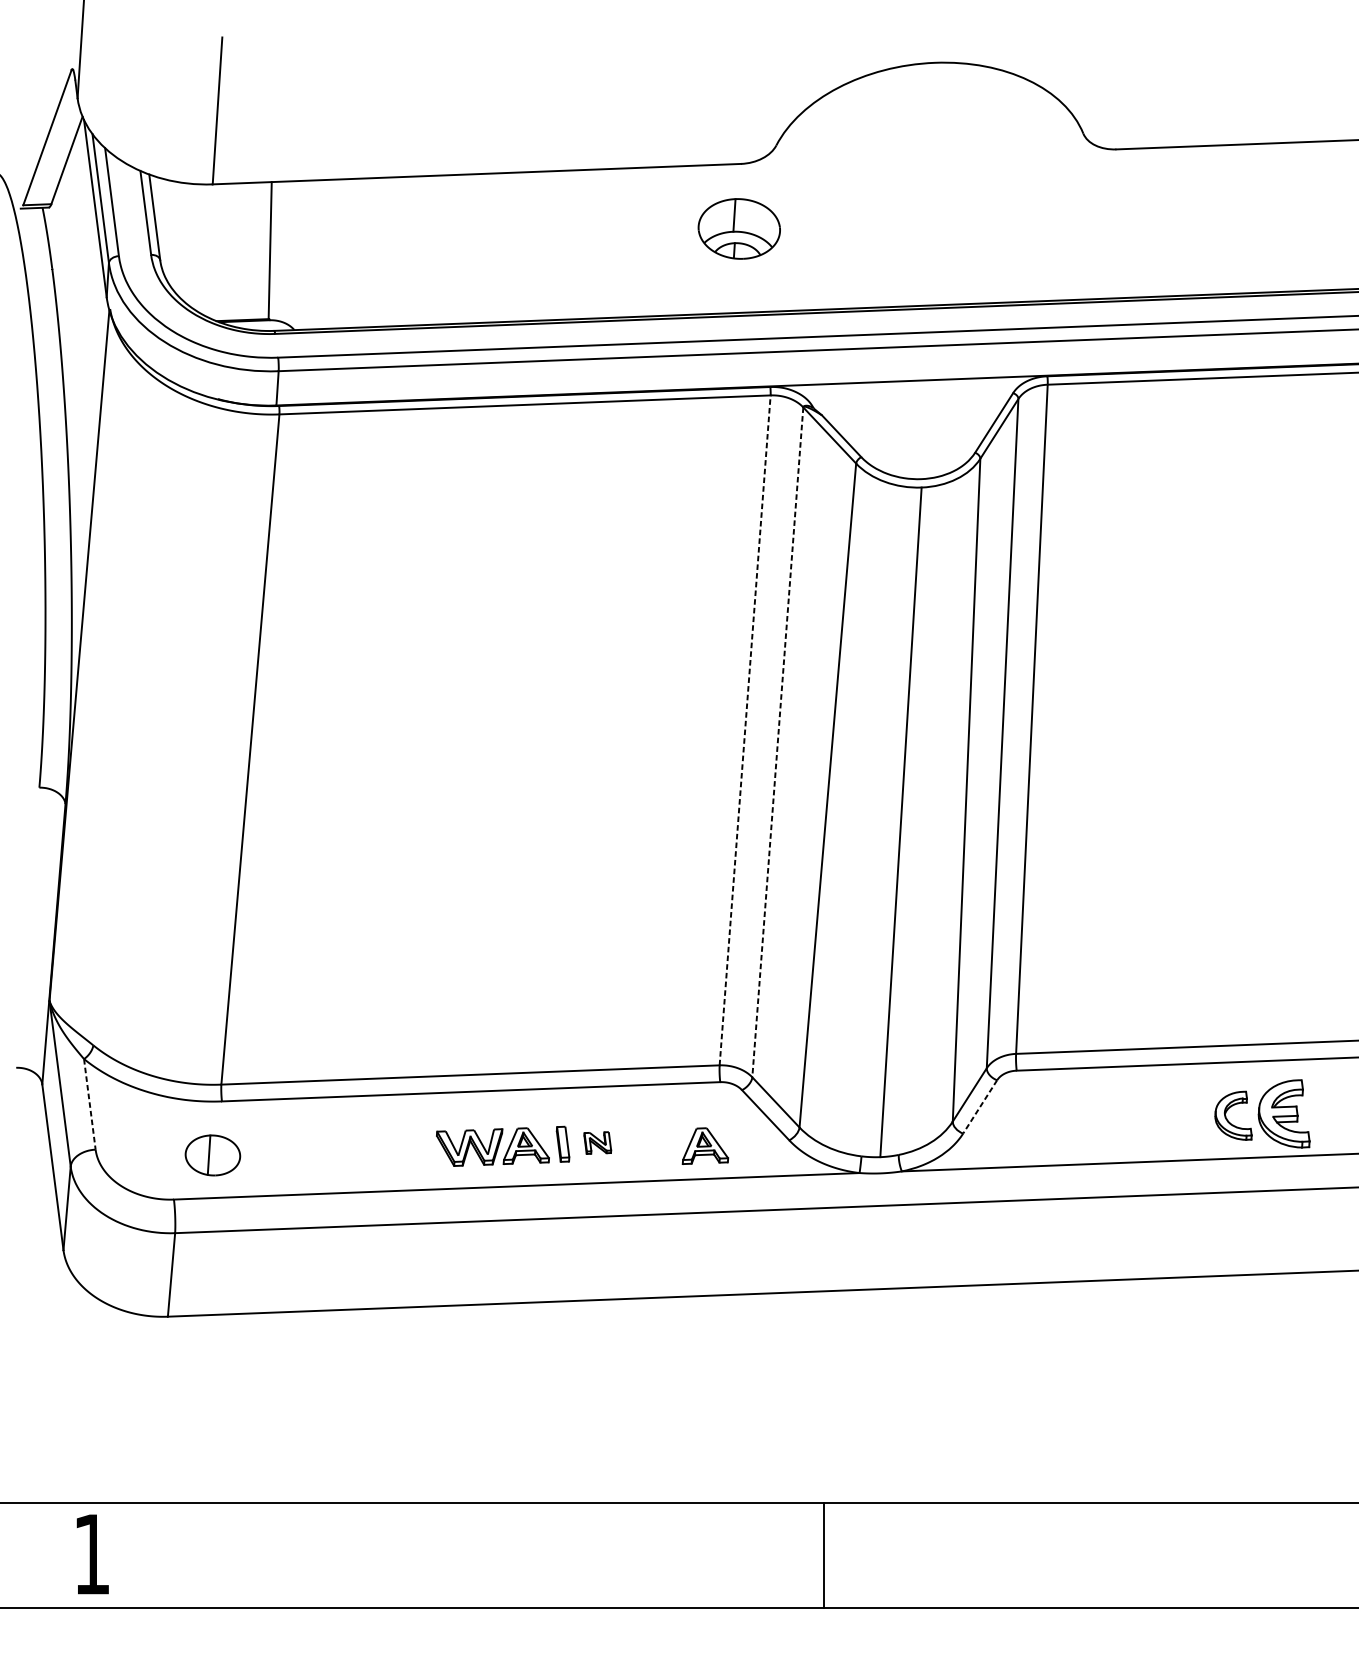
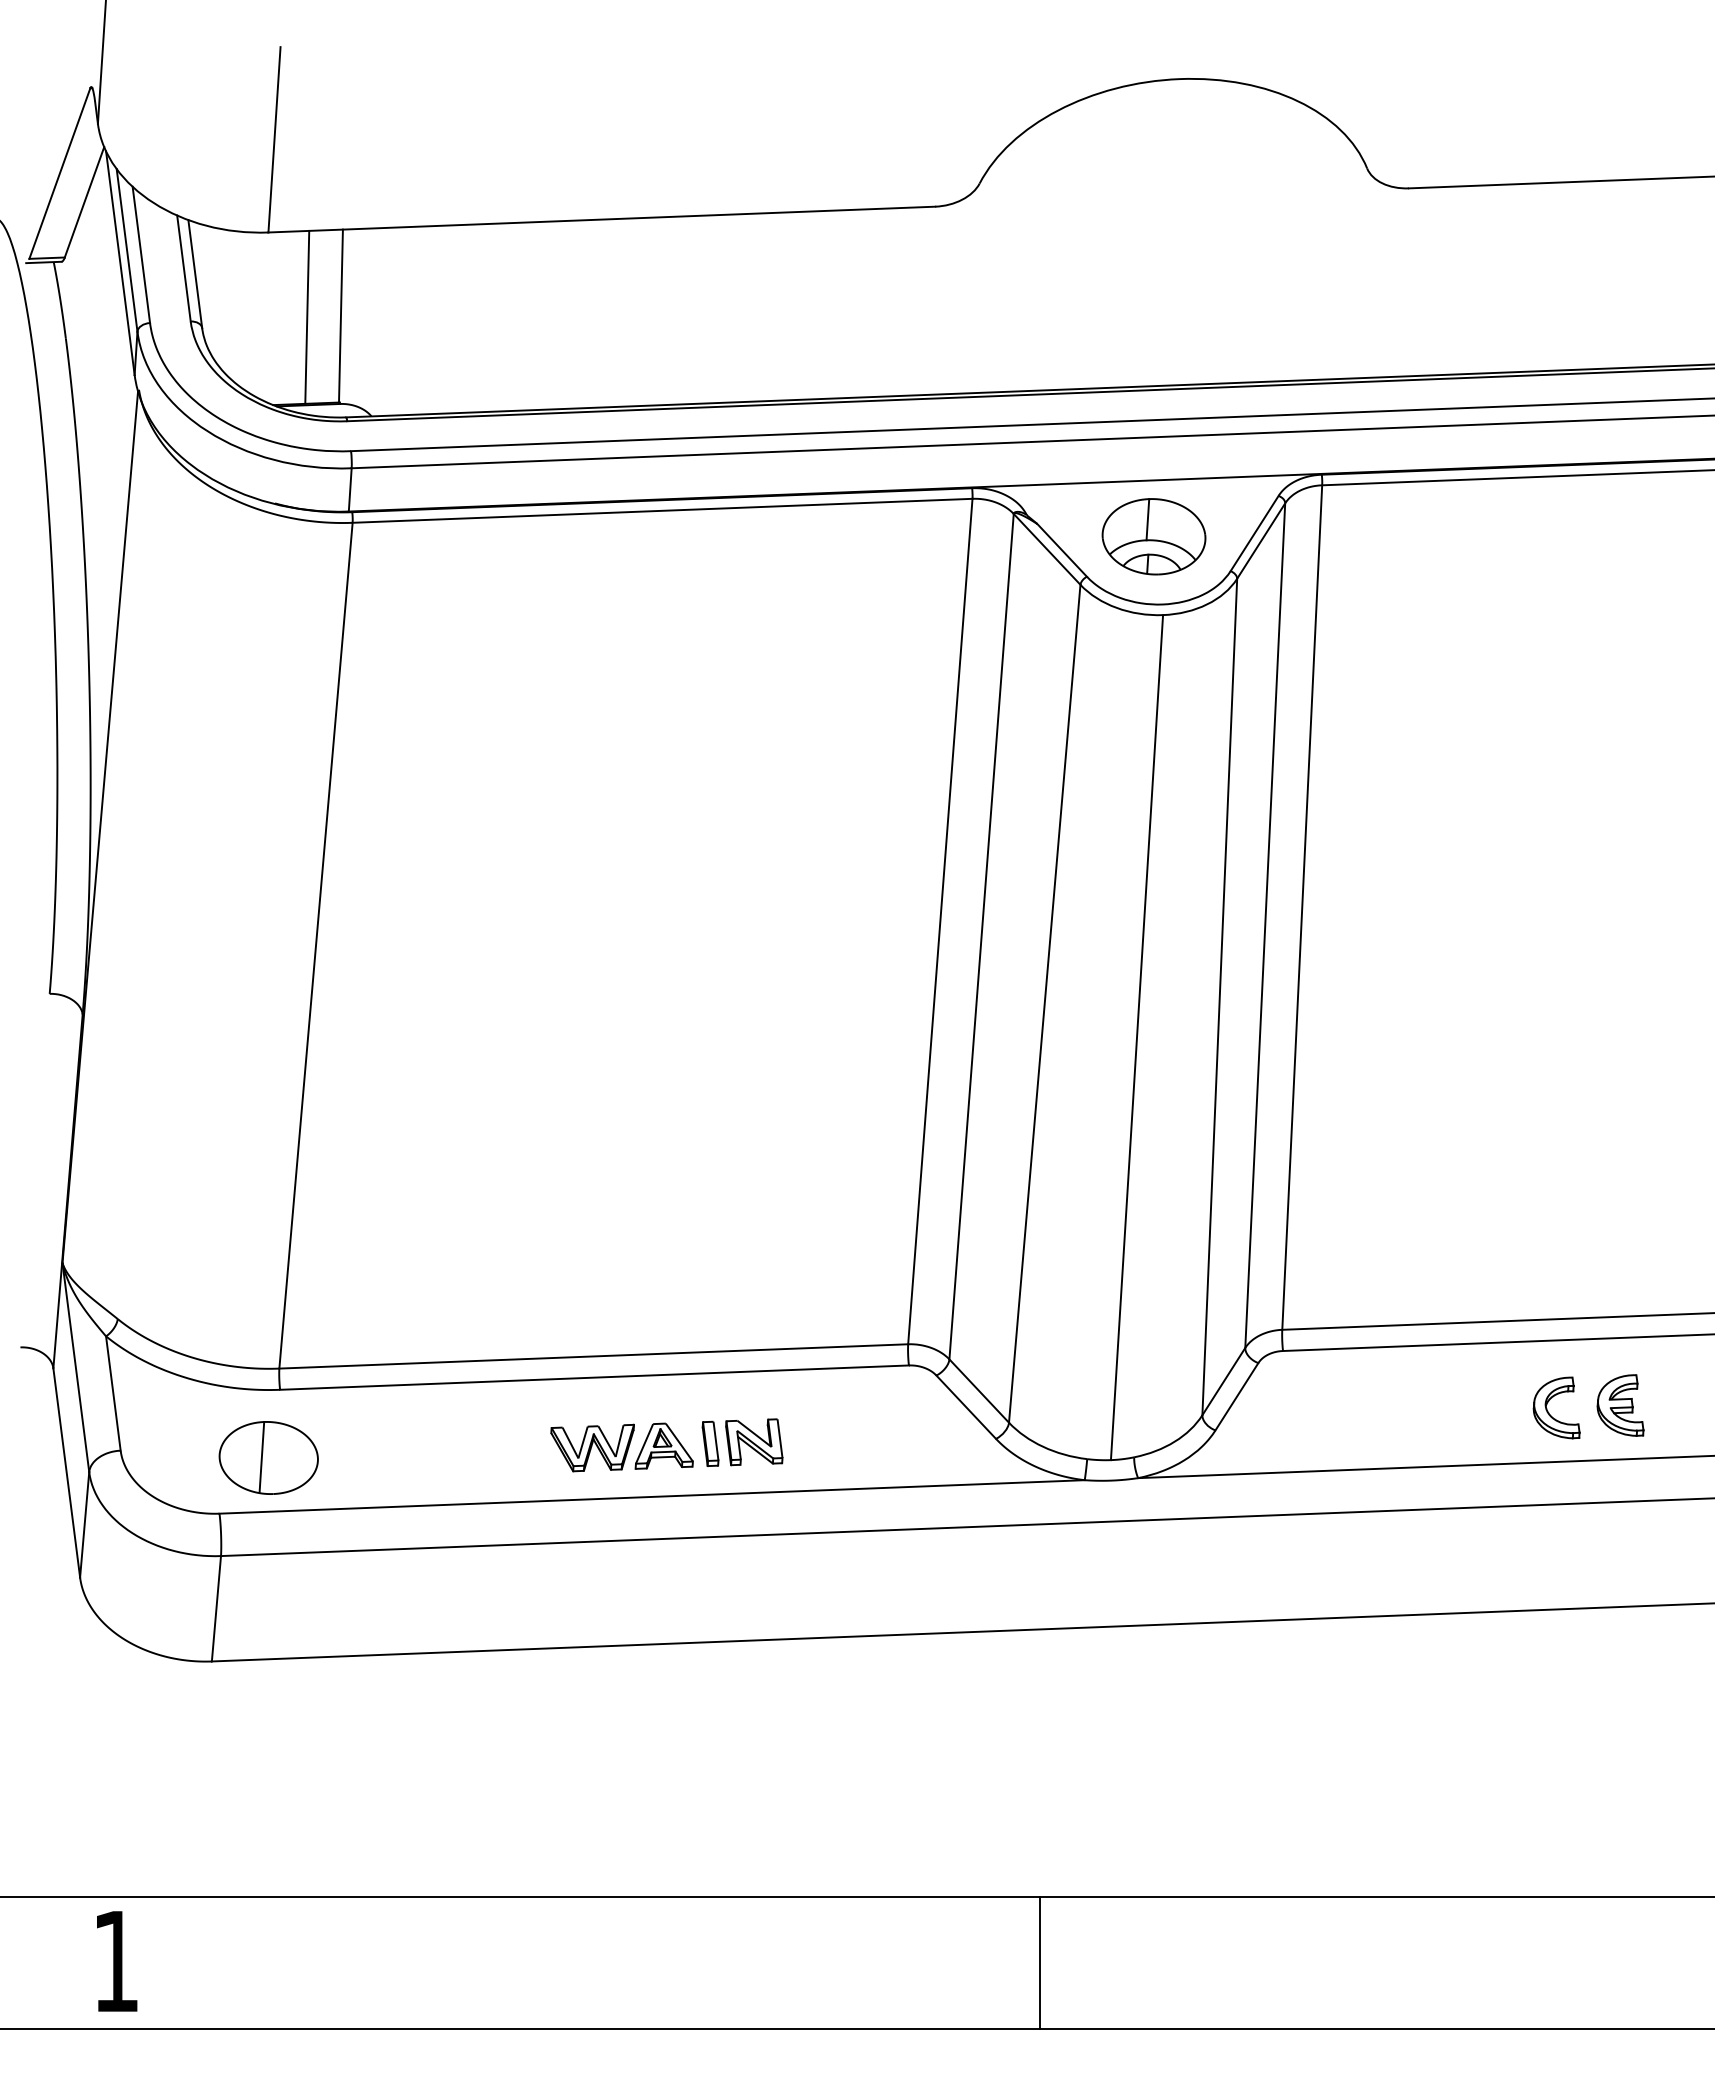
part: (738, 228) -> (1153, 536), moved
line: (243, 250) -> (307, 316), added
line: (745, 730) -> (940, 921), dashed -> solid
line: (777, 742) -> (981, 936), dashed -> solid
line: (89, 1104) -> (113, 1393), dashed -> solid
line: (979, 1106) -> (1236, 1396), dashed -> solid
part: (1284, 1113) -> (1620, 1405), size x0.71
part: (597, 1143) -> (754, 1442), size x1.67
part: (704, 1145) -> (889, 1445), removed
part: (212, 1155) -> (268, 1457), size x1.43

